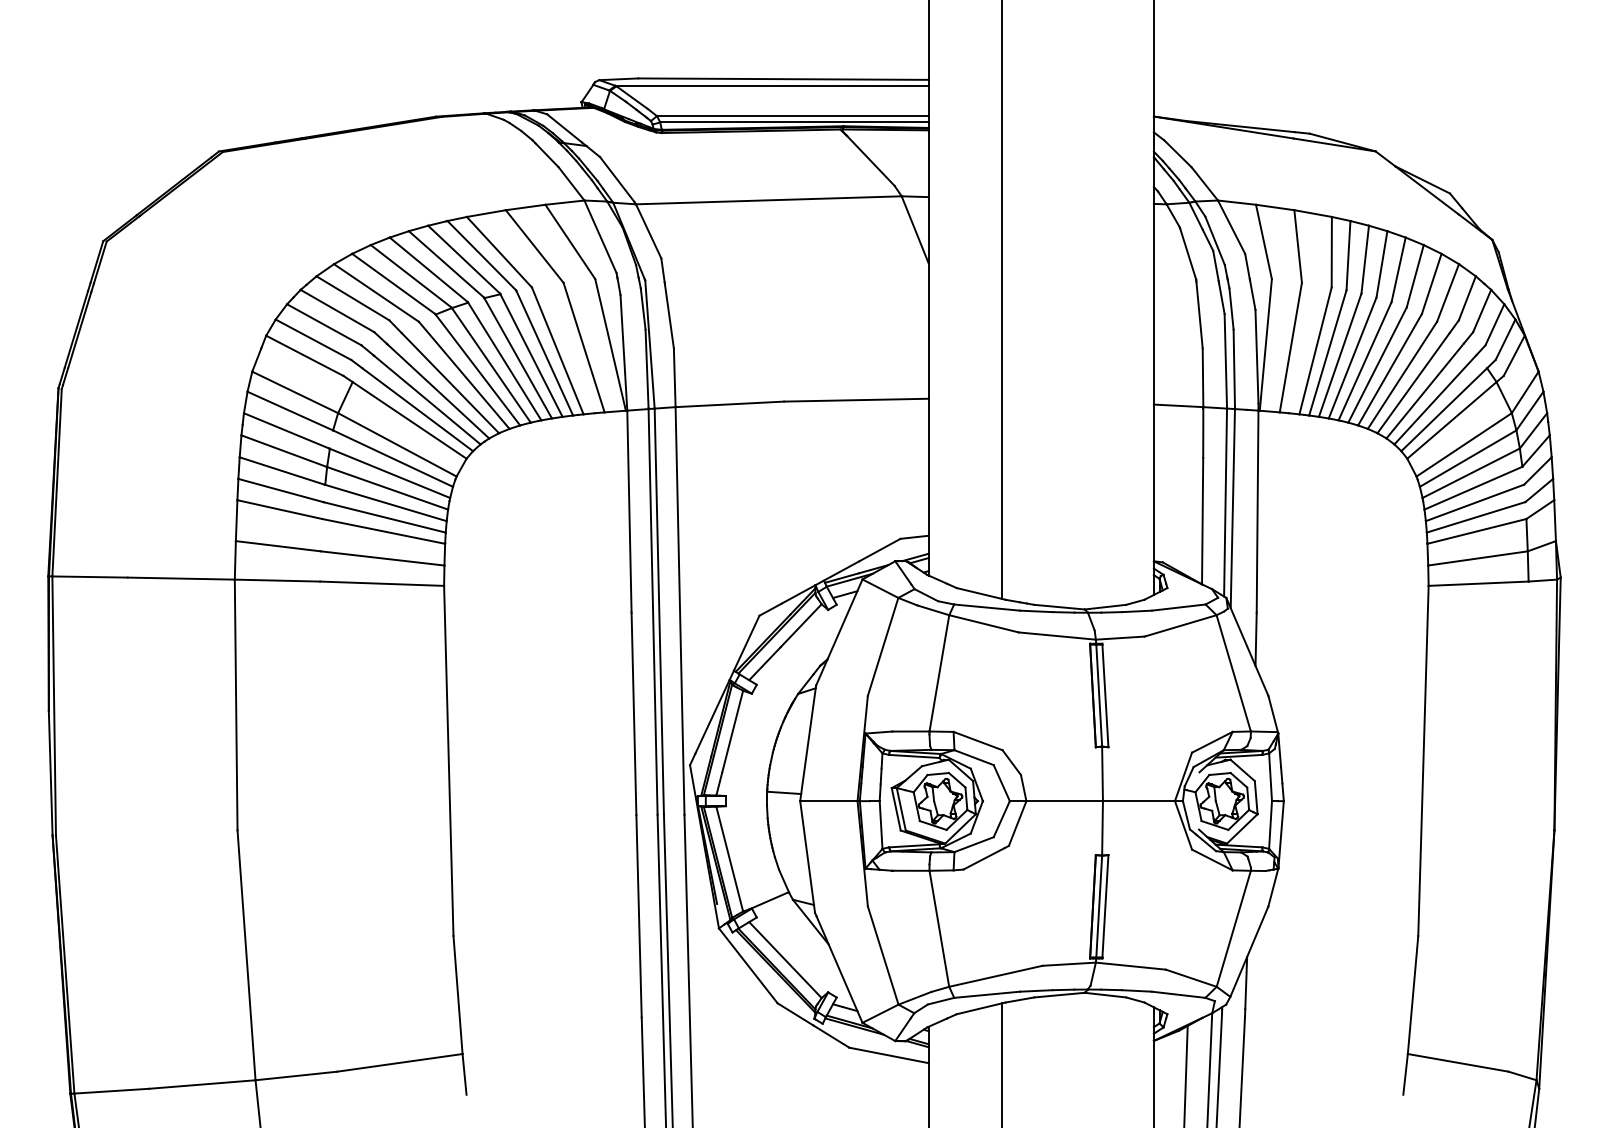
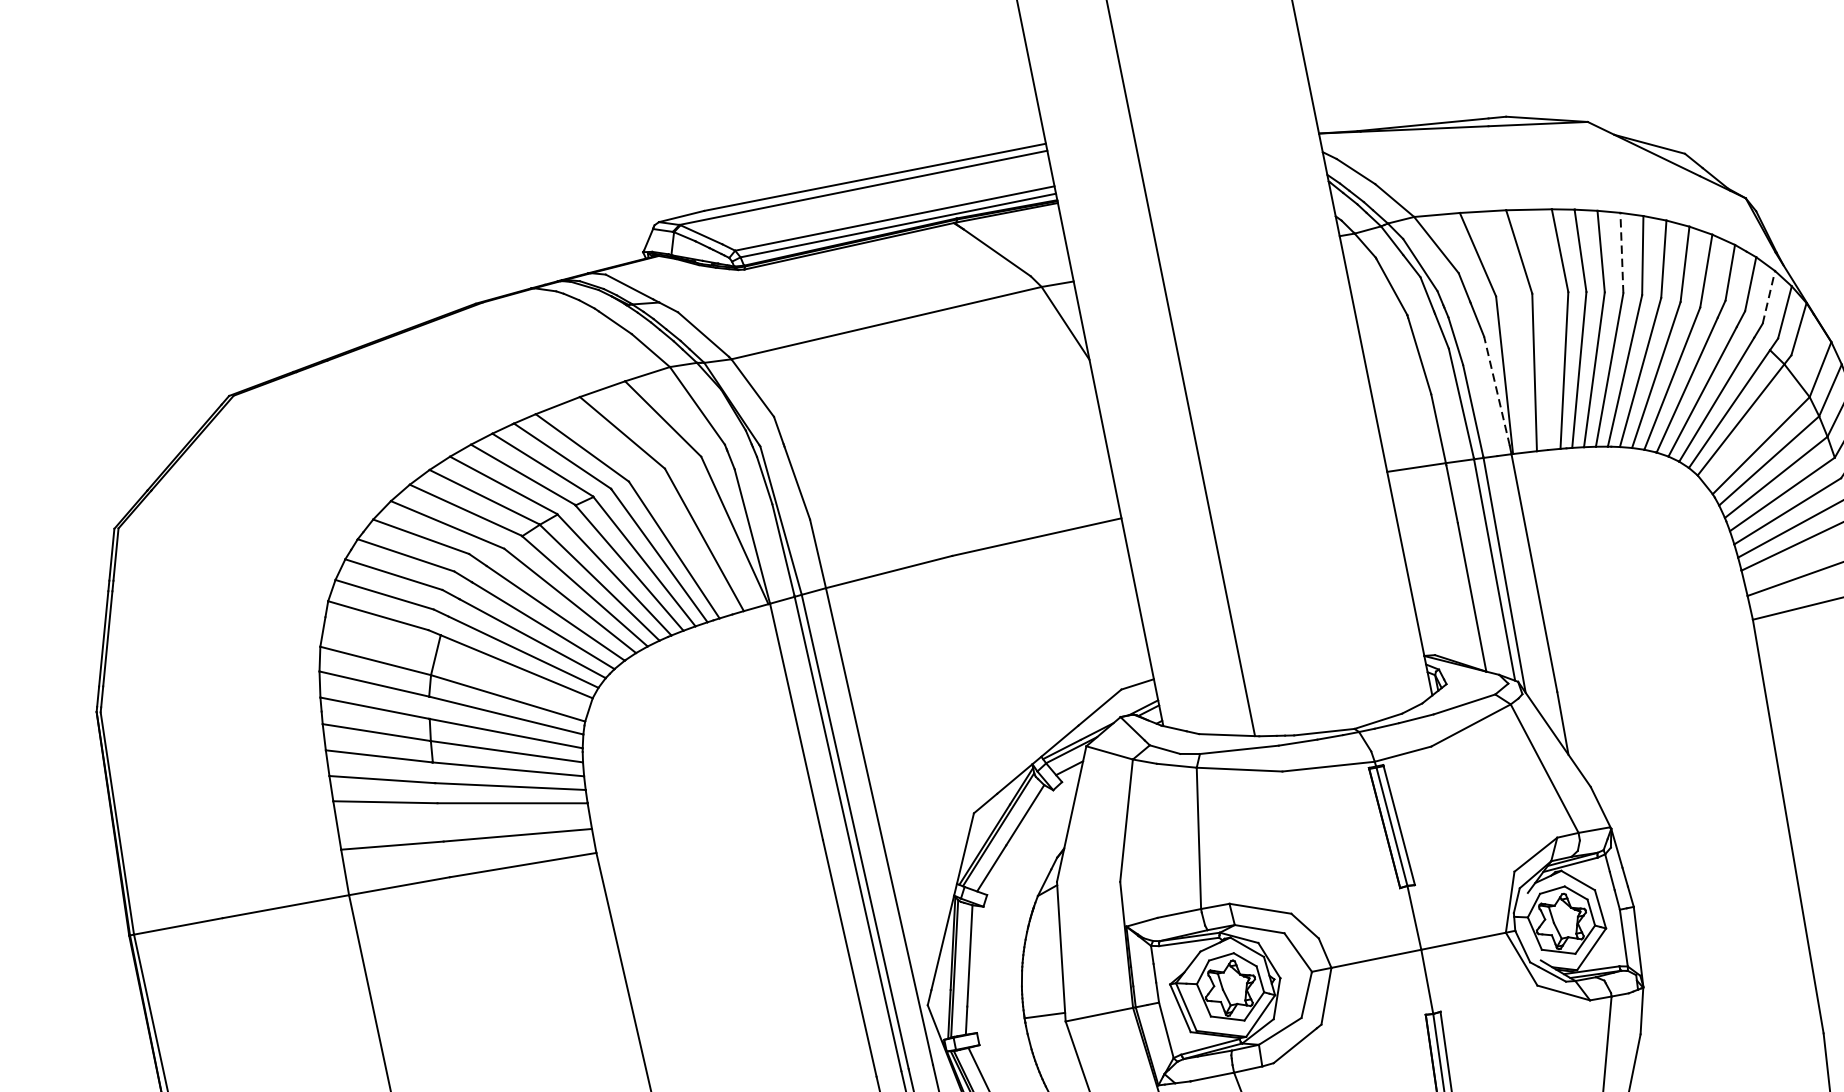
line: (1381, 264) -> (1621, 253), solid -> dashed
line: (1494, 324) -> (1768, 297), solid -> dashed
line: (1256, 356) -> (1496, 391), solid -> dashed

